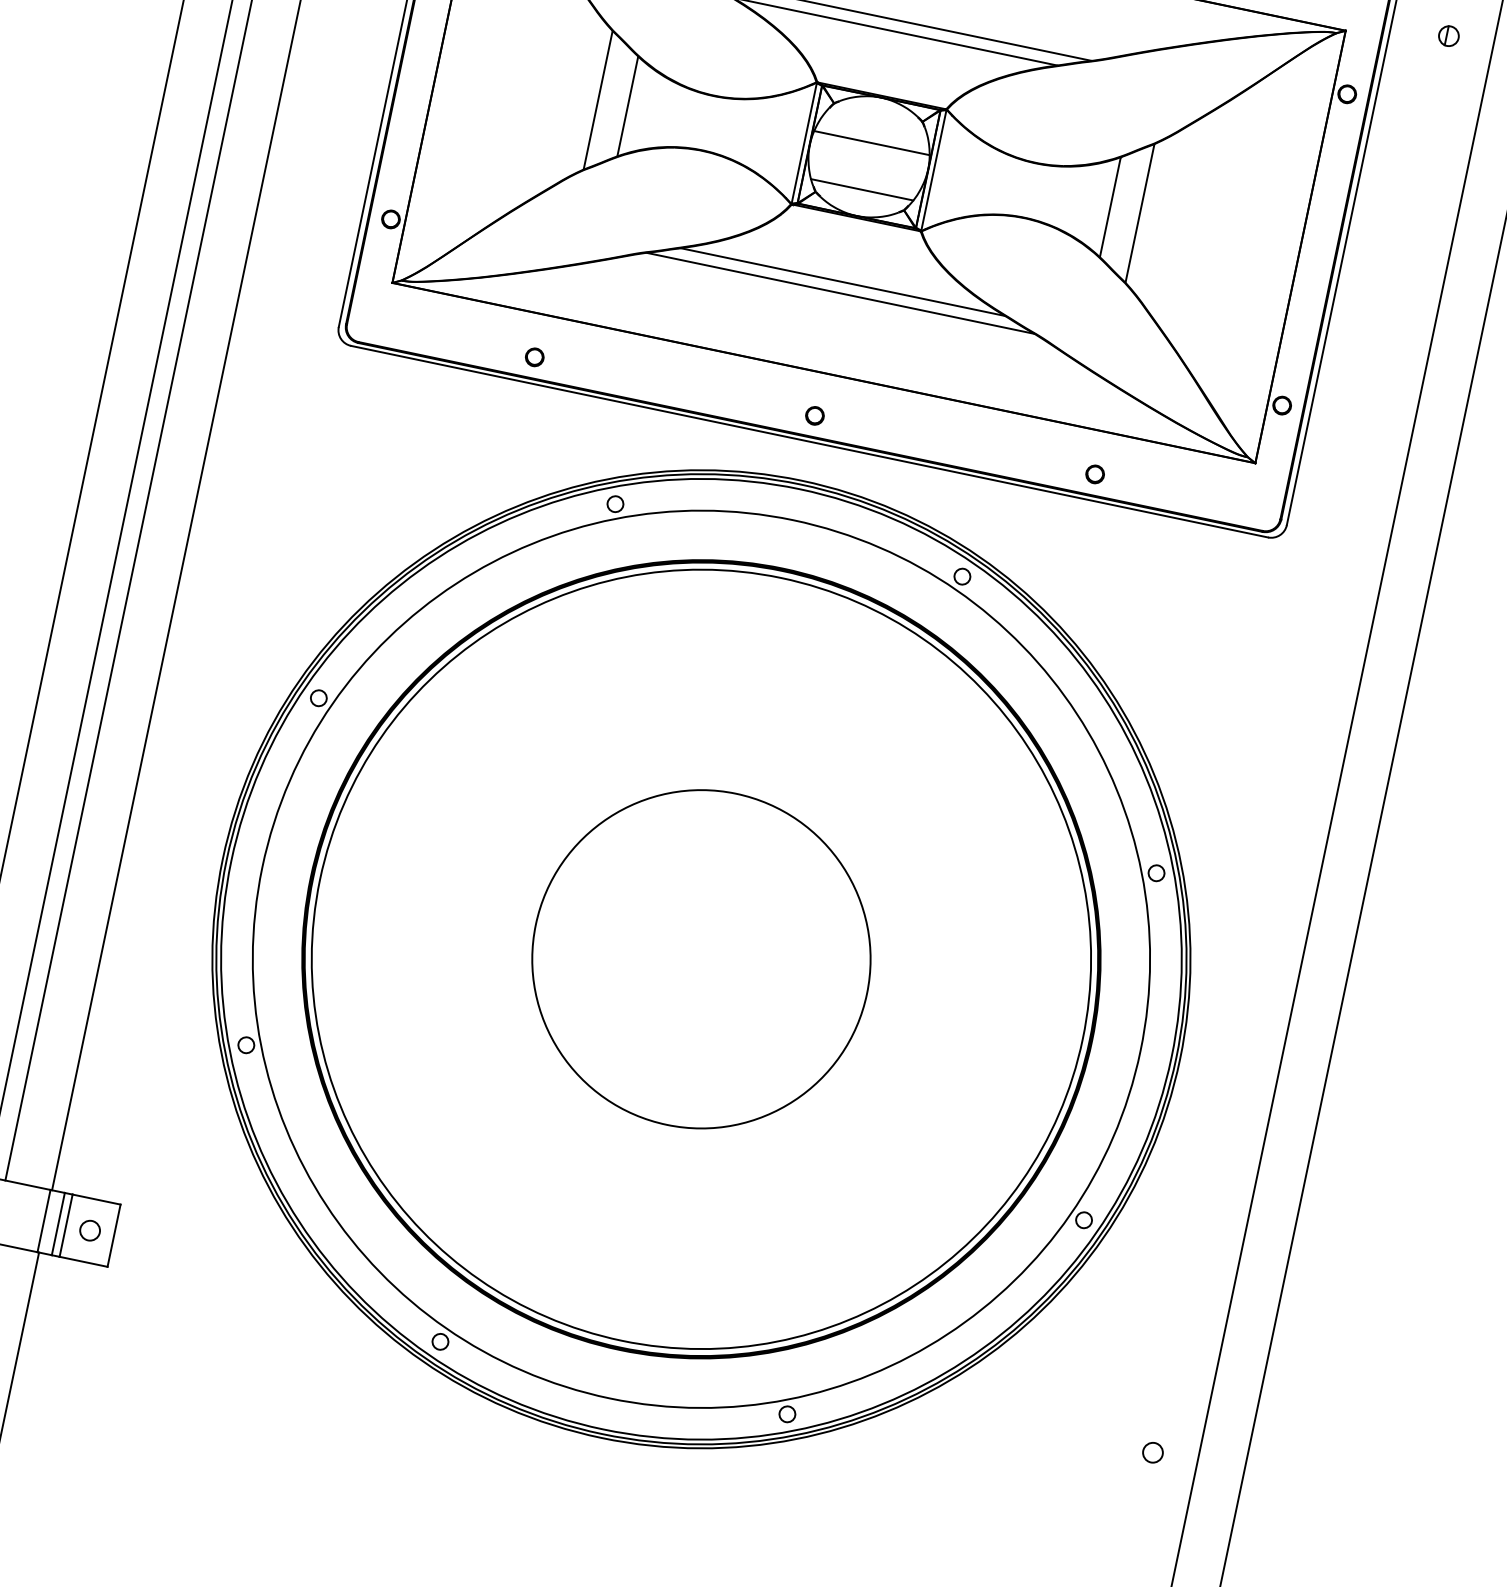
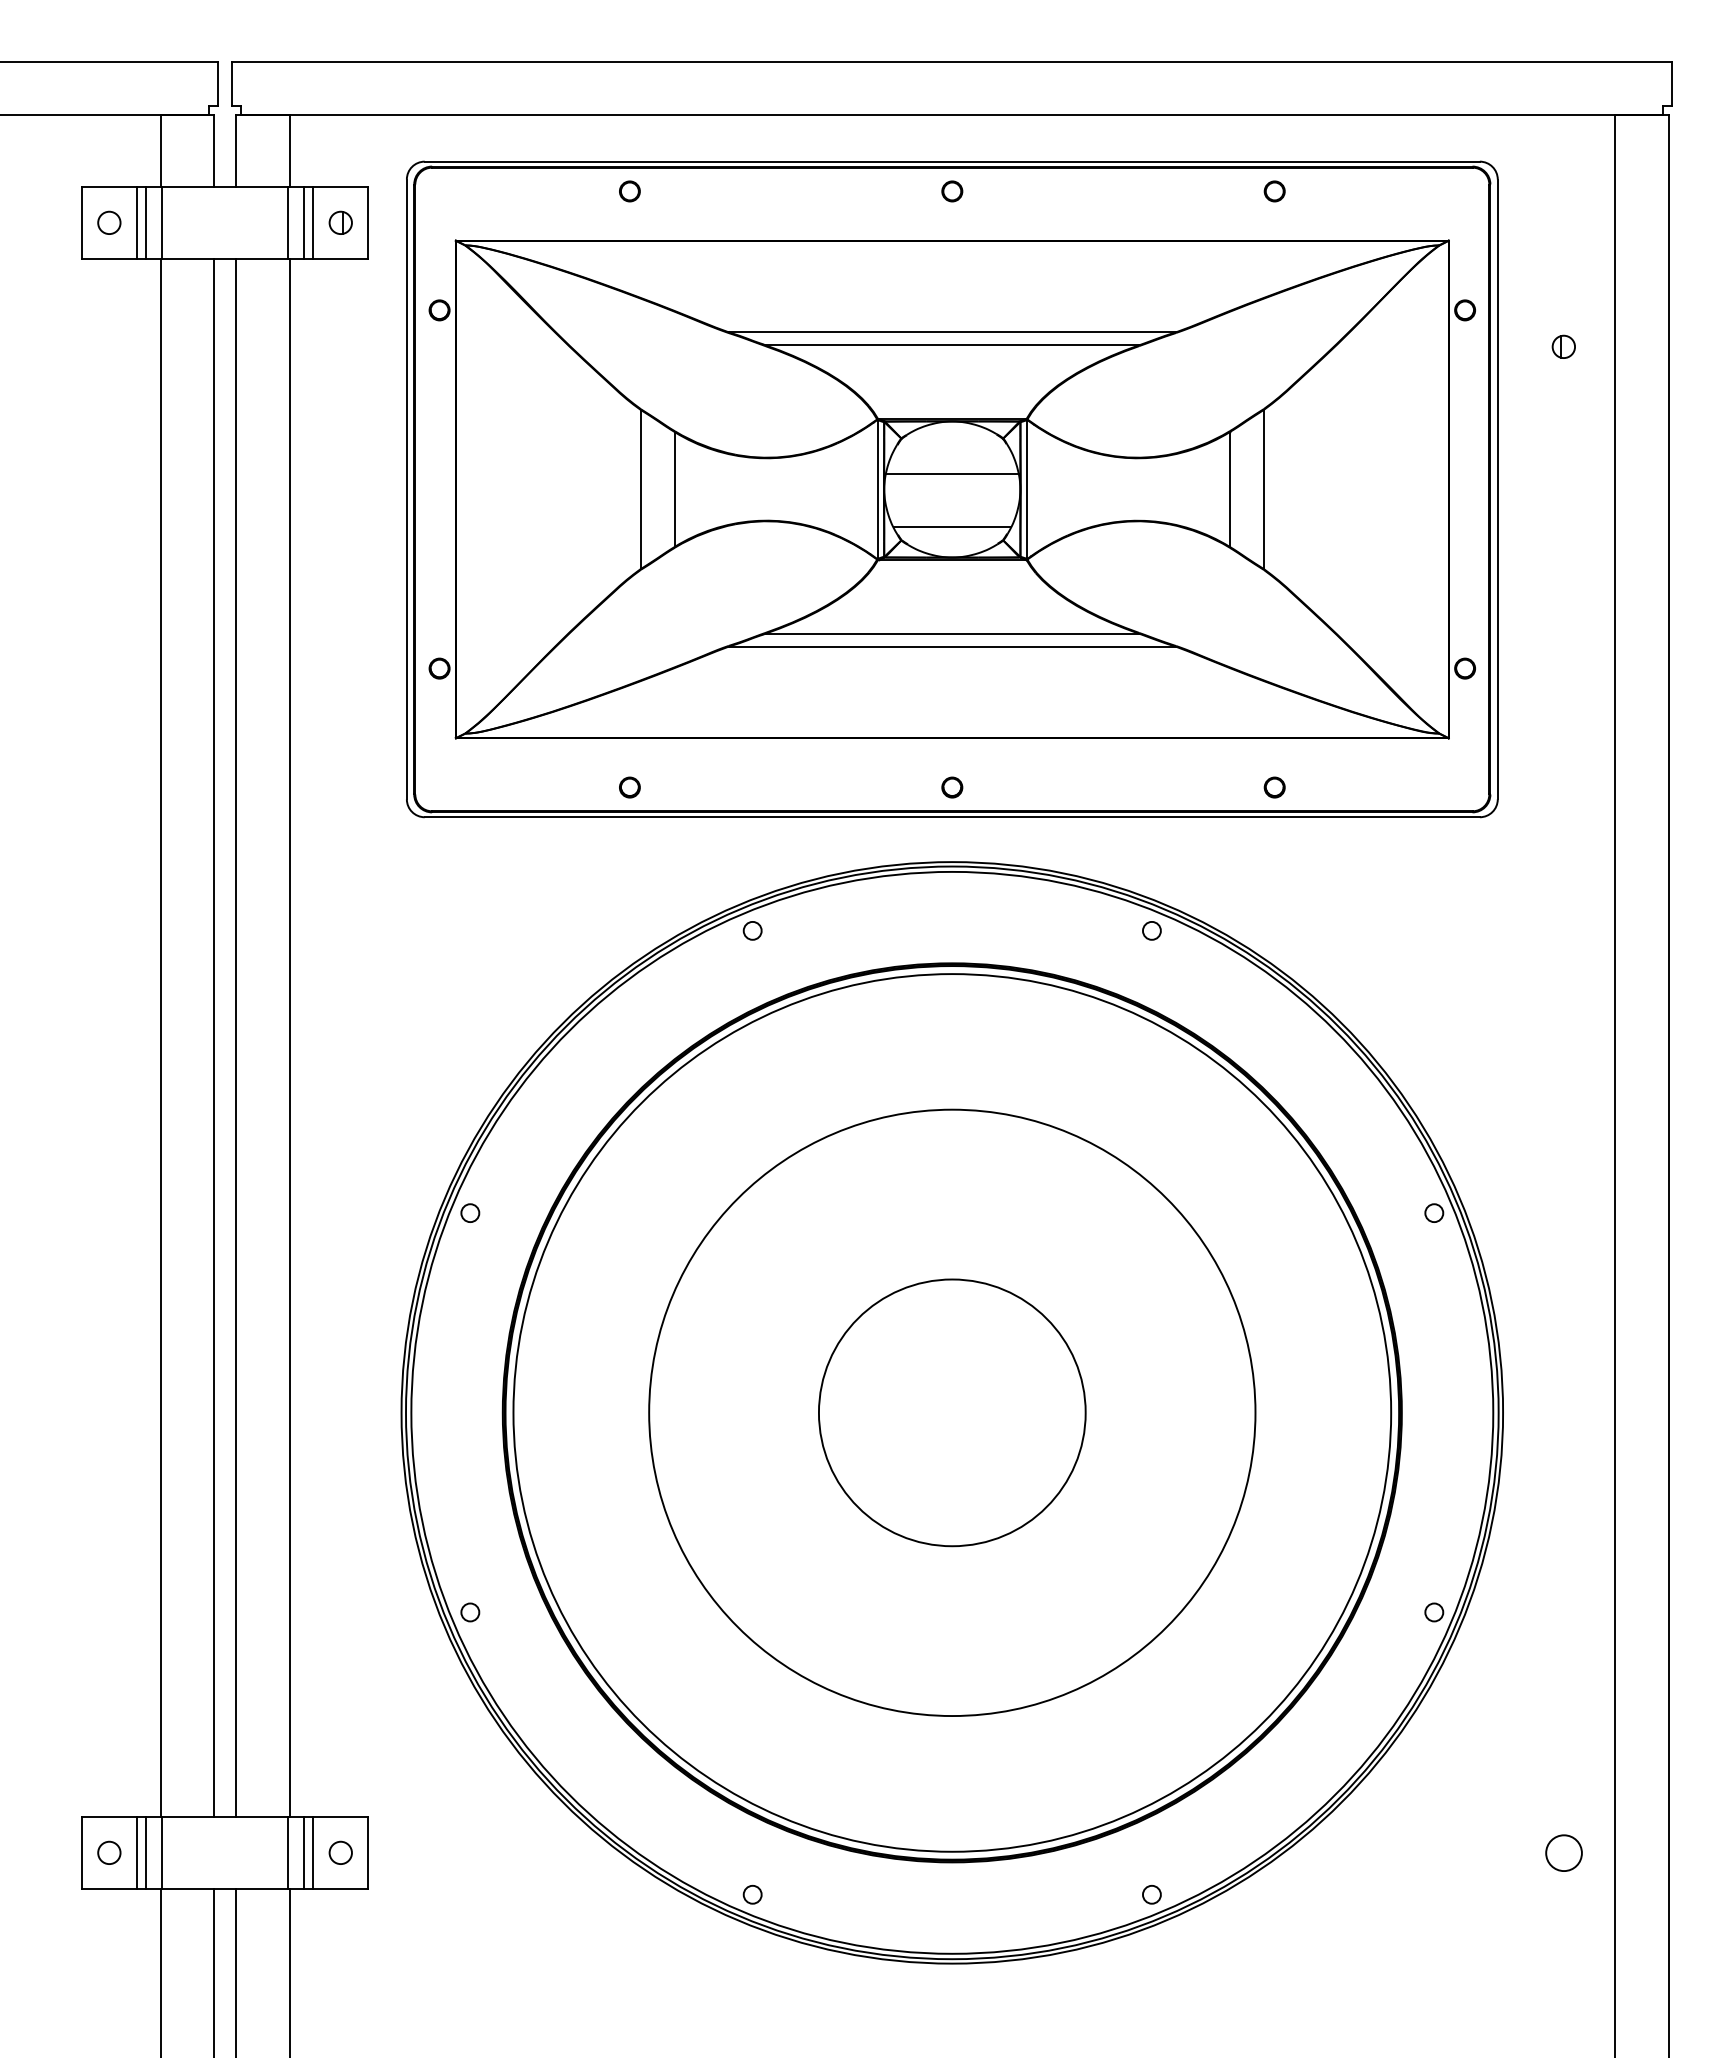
part: (1448, 35) -> (1563, 346), moved
circle: (700, 958) -> (951, 1412), size x0.7
circle: (701, 959) -> (952, 1412), size x0.6
circle: (1152, 1452) -> (1563, 1852), size x1.6

